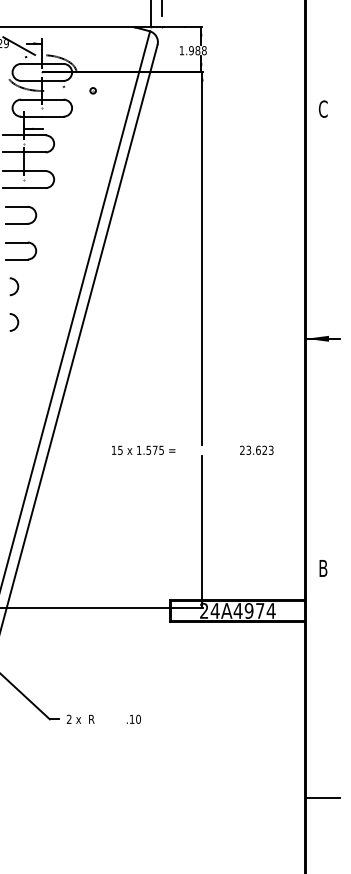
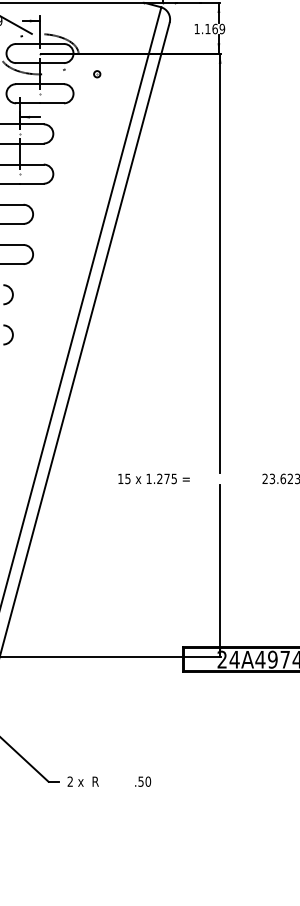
text: (197, 50) -> (214, 28), 1.988 -> 1.169
text: (148, 449) -> (159, 477), 1.575 -> 1.275
text: (131, 718) -> (140, 780), .10 -> .50

